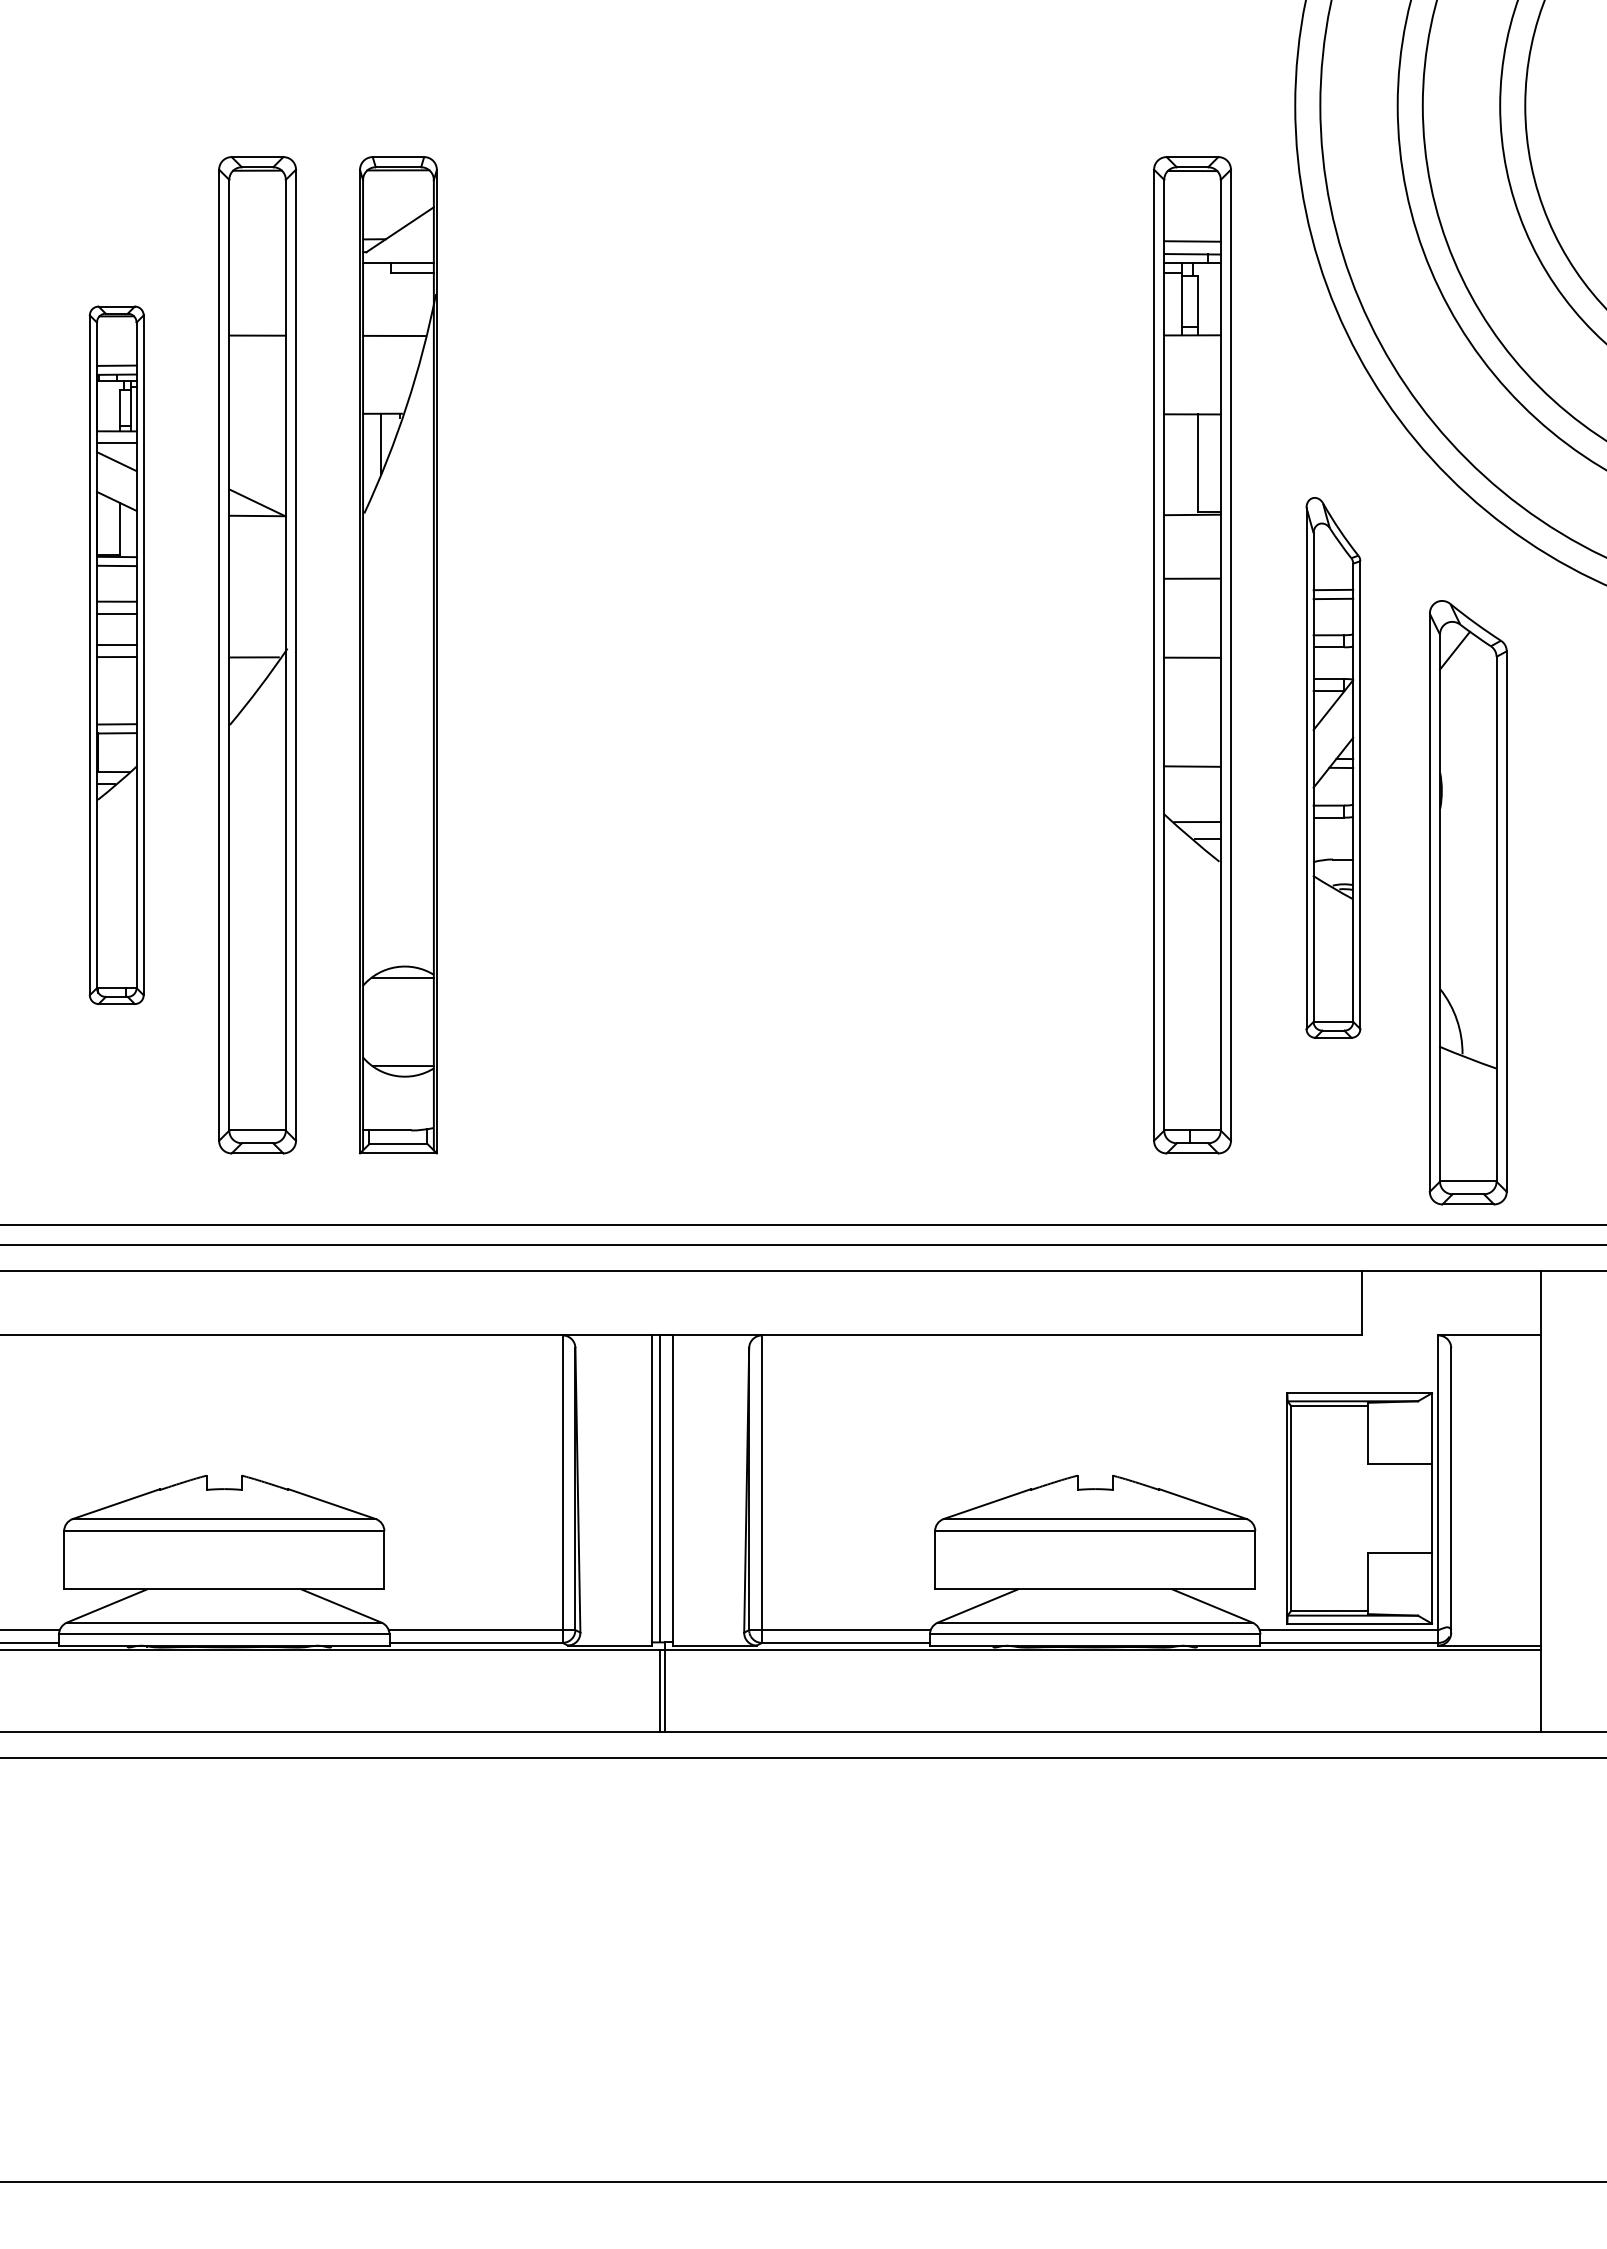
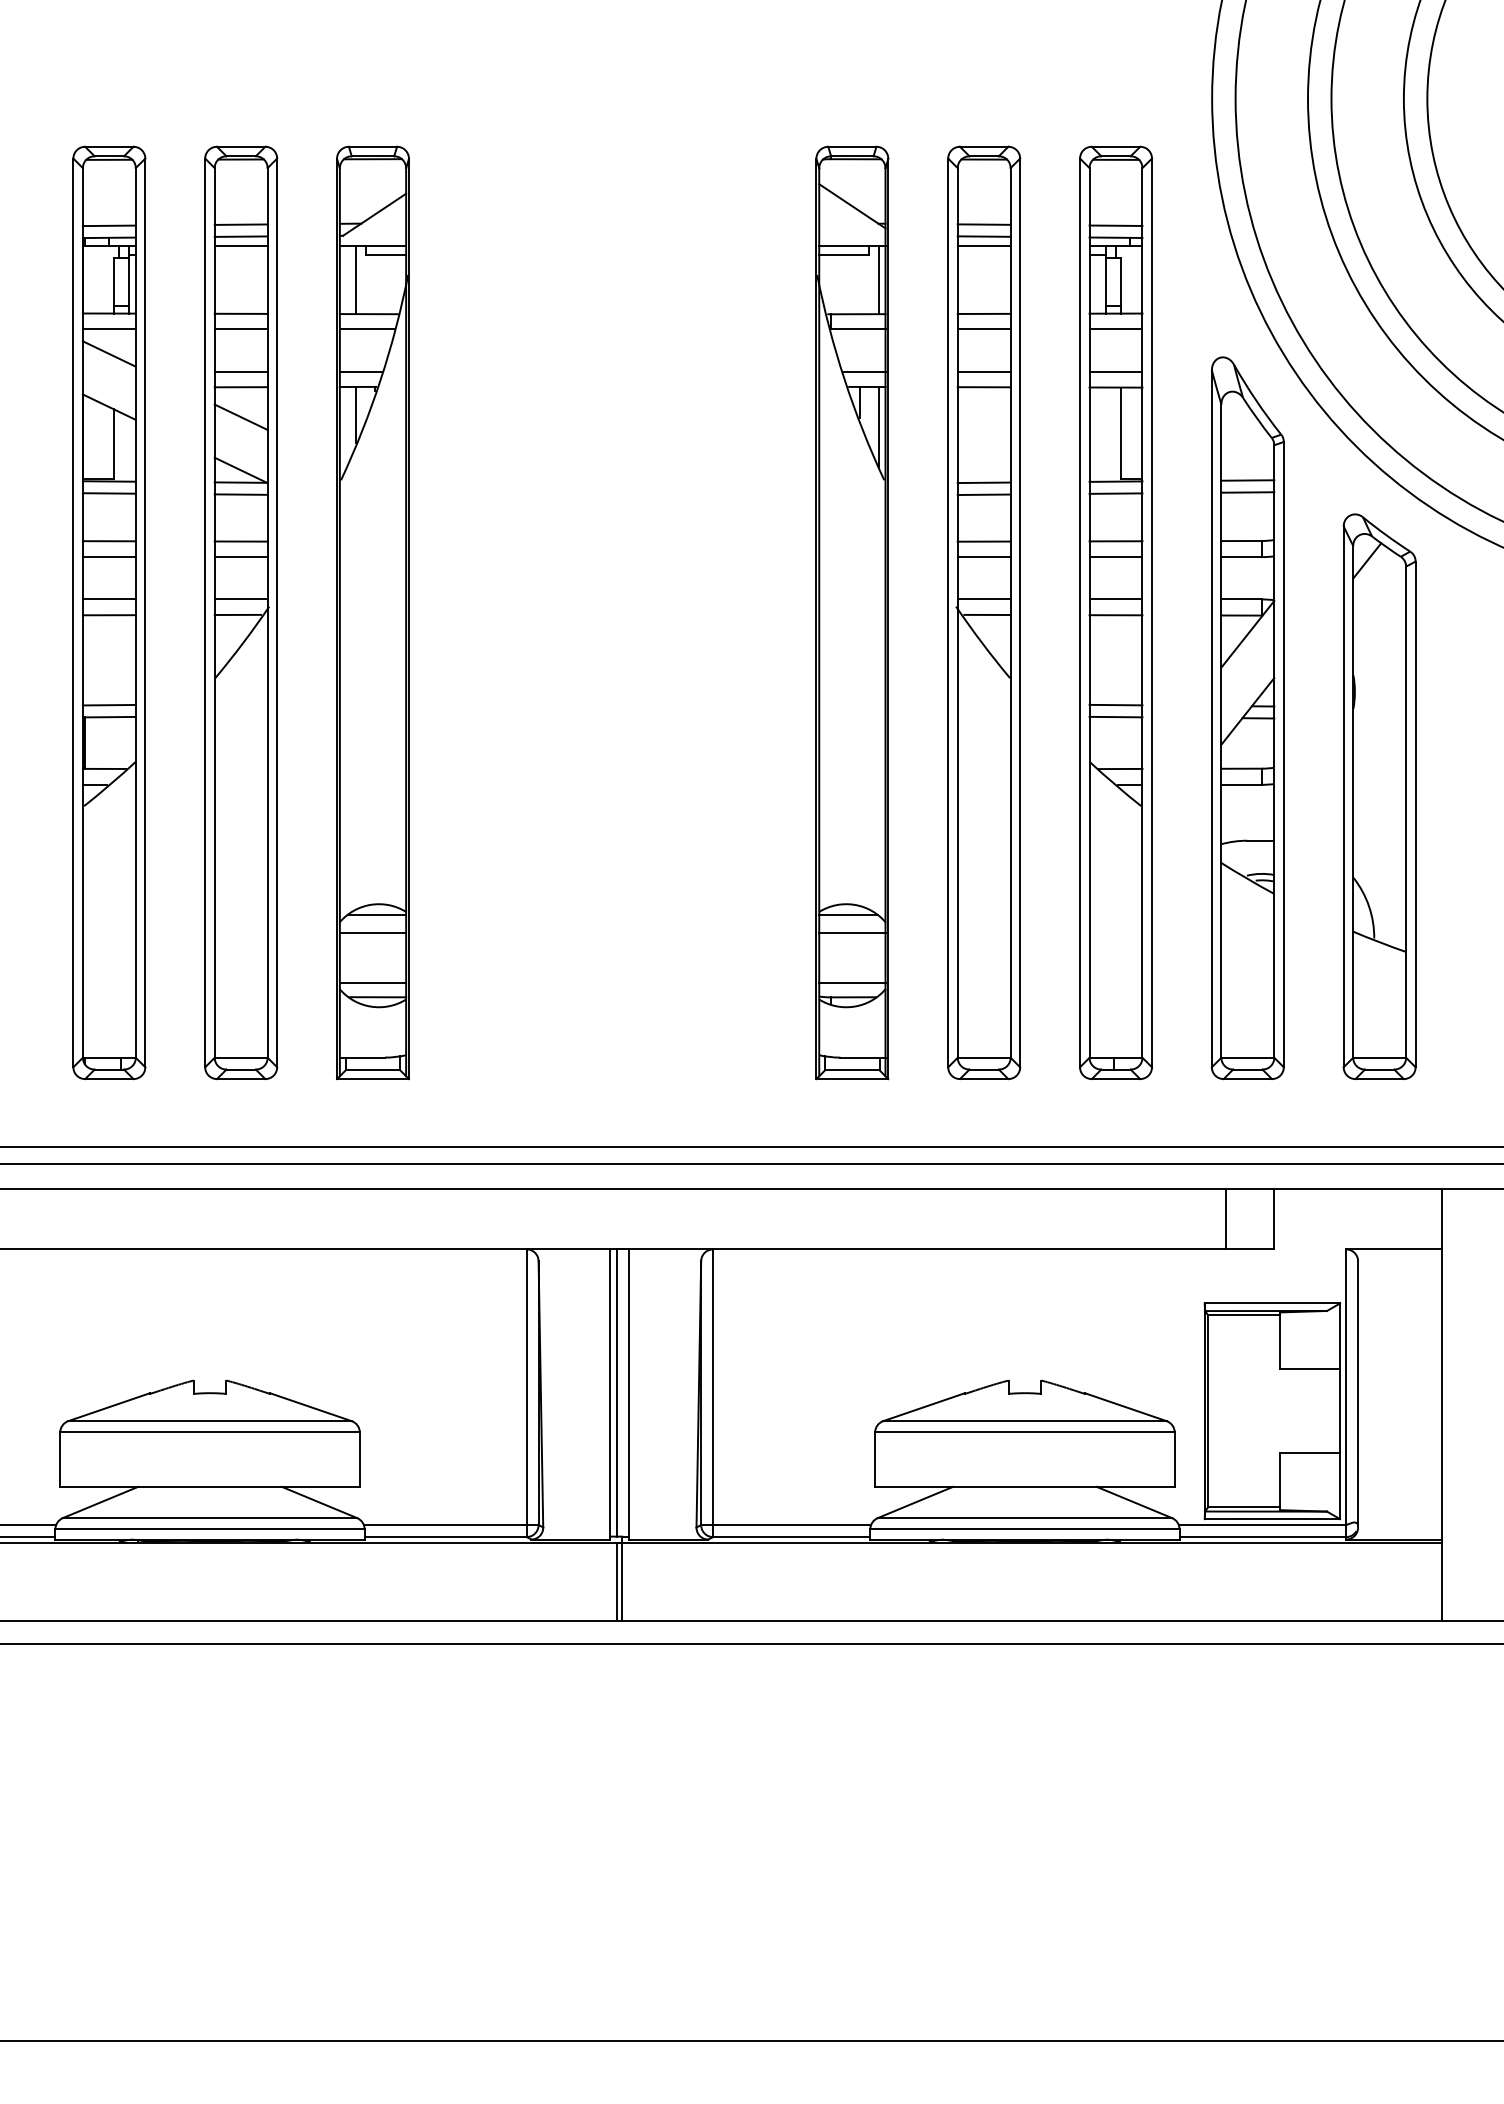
line: (257, 240) -> (241, 224), added
line: (257, 252) -> (241, 236), added
line: (257, 263) -> (241, 246), added
line: (380, 299) -> (356, 280), added
line: (257, 352) -> (241, 329), added
line: (392, 352) -> (367, 329), added
line: (1192, 352) -> (1115, 329), added
line: (257, 397) -> (241, 371), added
line: (385, 397) -> (360, 371), added
line: (1192, 397) -> (1115, 371), added
line: (257, 414) -> (241, 387), added
line: (257, 445) -> (241, 416), added
line: (1192, 527) -> (1115, 493), added
line: (257, 528) -> (241, 494), added
line: (257, 578) -> (241, 541), added
line: (257, 595) -> (241, 557), added
line: (1192, 595) -> (1115, 557), added
line: (257, 640) -> (241, 599), added
line: (1192, 640) -> (1115, 599), added
part: (116, 655) -> (109, 613), size x1.43
part: (910, 655) -> (852, 613), added
part: (1051, 655) -> (984, 613), added
line: (1192, 753) -> (1115, 704), added
part: (1333, 767) -> (1247, 717), size x1.43
part: (1467, 902) -> (1378, 796), moved
line: (398, 997) -> (373, 933), added
line: (398, 1050) -> (373, 982), added
line: (1310, 1303) -> (1226, 1219), added

